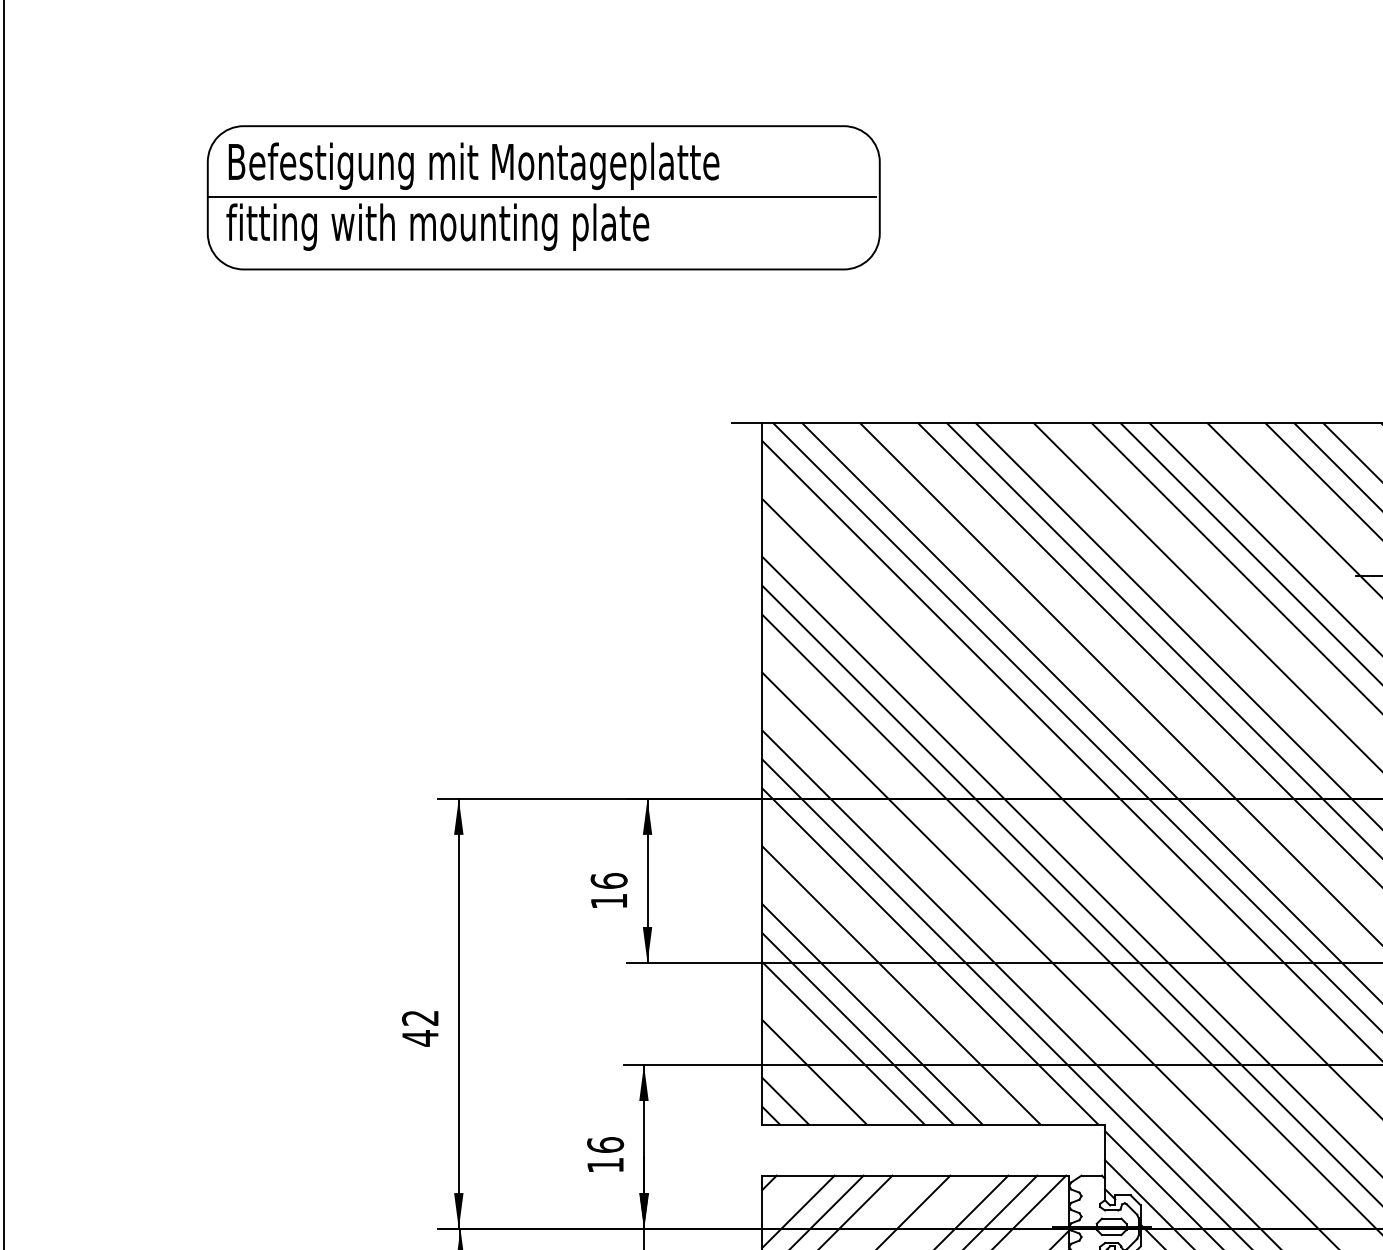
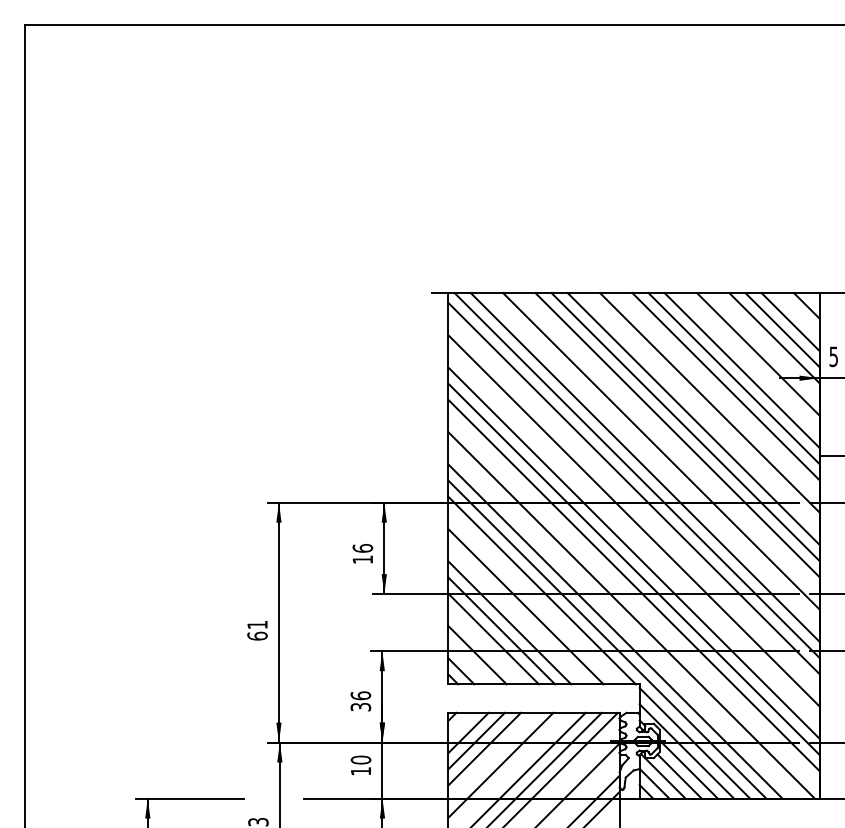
part: (543, 196) -> (326, 166), removed
text: (420, 1028) -> (257, 630), 42 -> 61
text: (604, 1166) -> (360, 707), 16 -> 36

